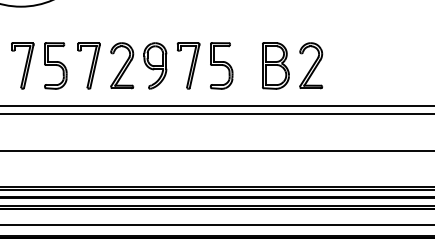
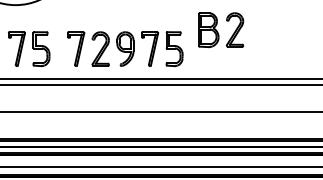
part: (155, 66) -> (125, 49), moved
part: (292, 66) -> (221, 30), moved

